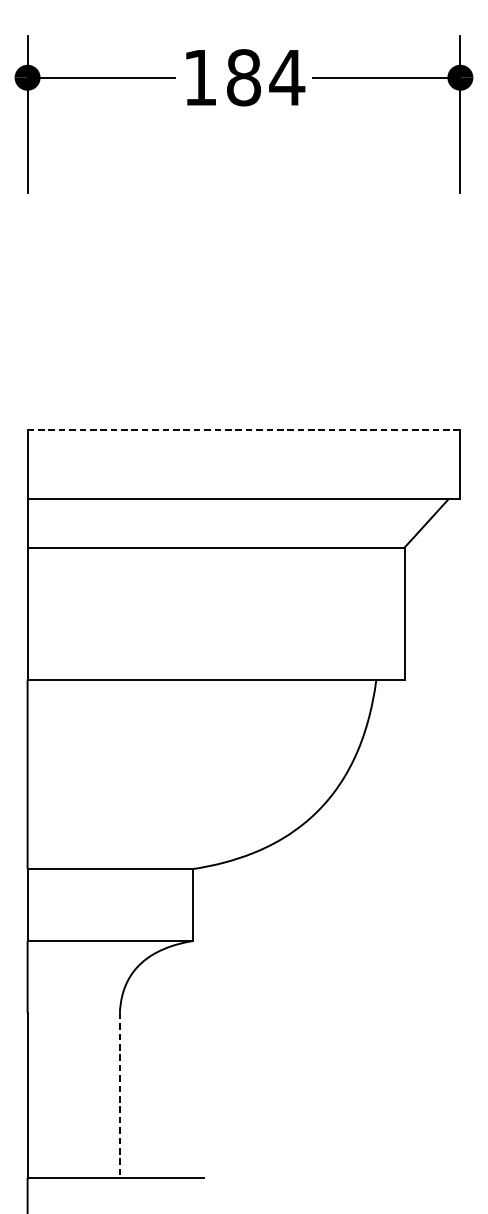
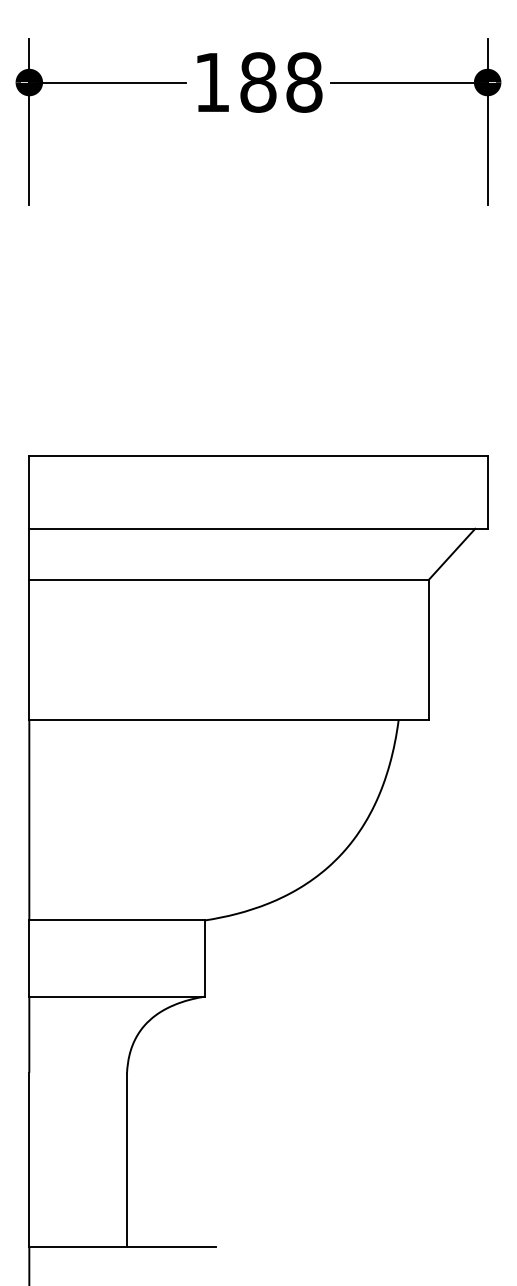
text: (287, 77) -> (304, 82), 184 -> 188
line: (244, 429) -> (258, 455), dashed -> solid
line: (120, 1095) -> (127, 1160), dashed -> solid

